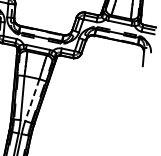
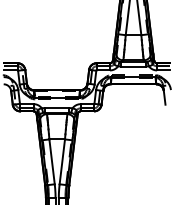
line: (32, 99) -> (62, 161), dashed -> solid

